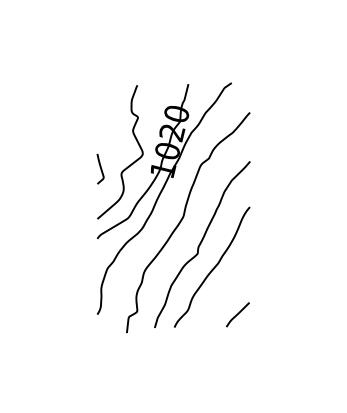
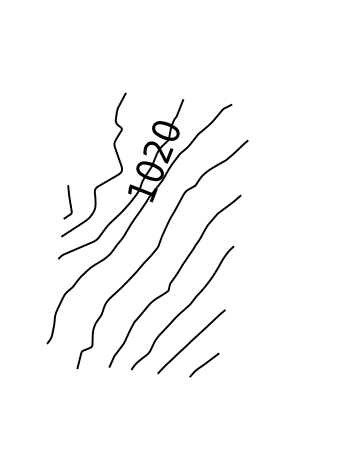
curve: (100, 169) -> (69, 203), moved
line: (223, 295) -> (191, 341), added

